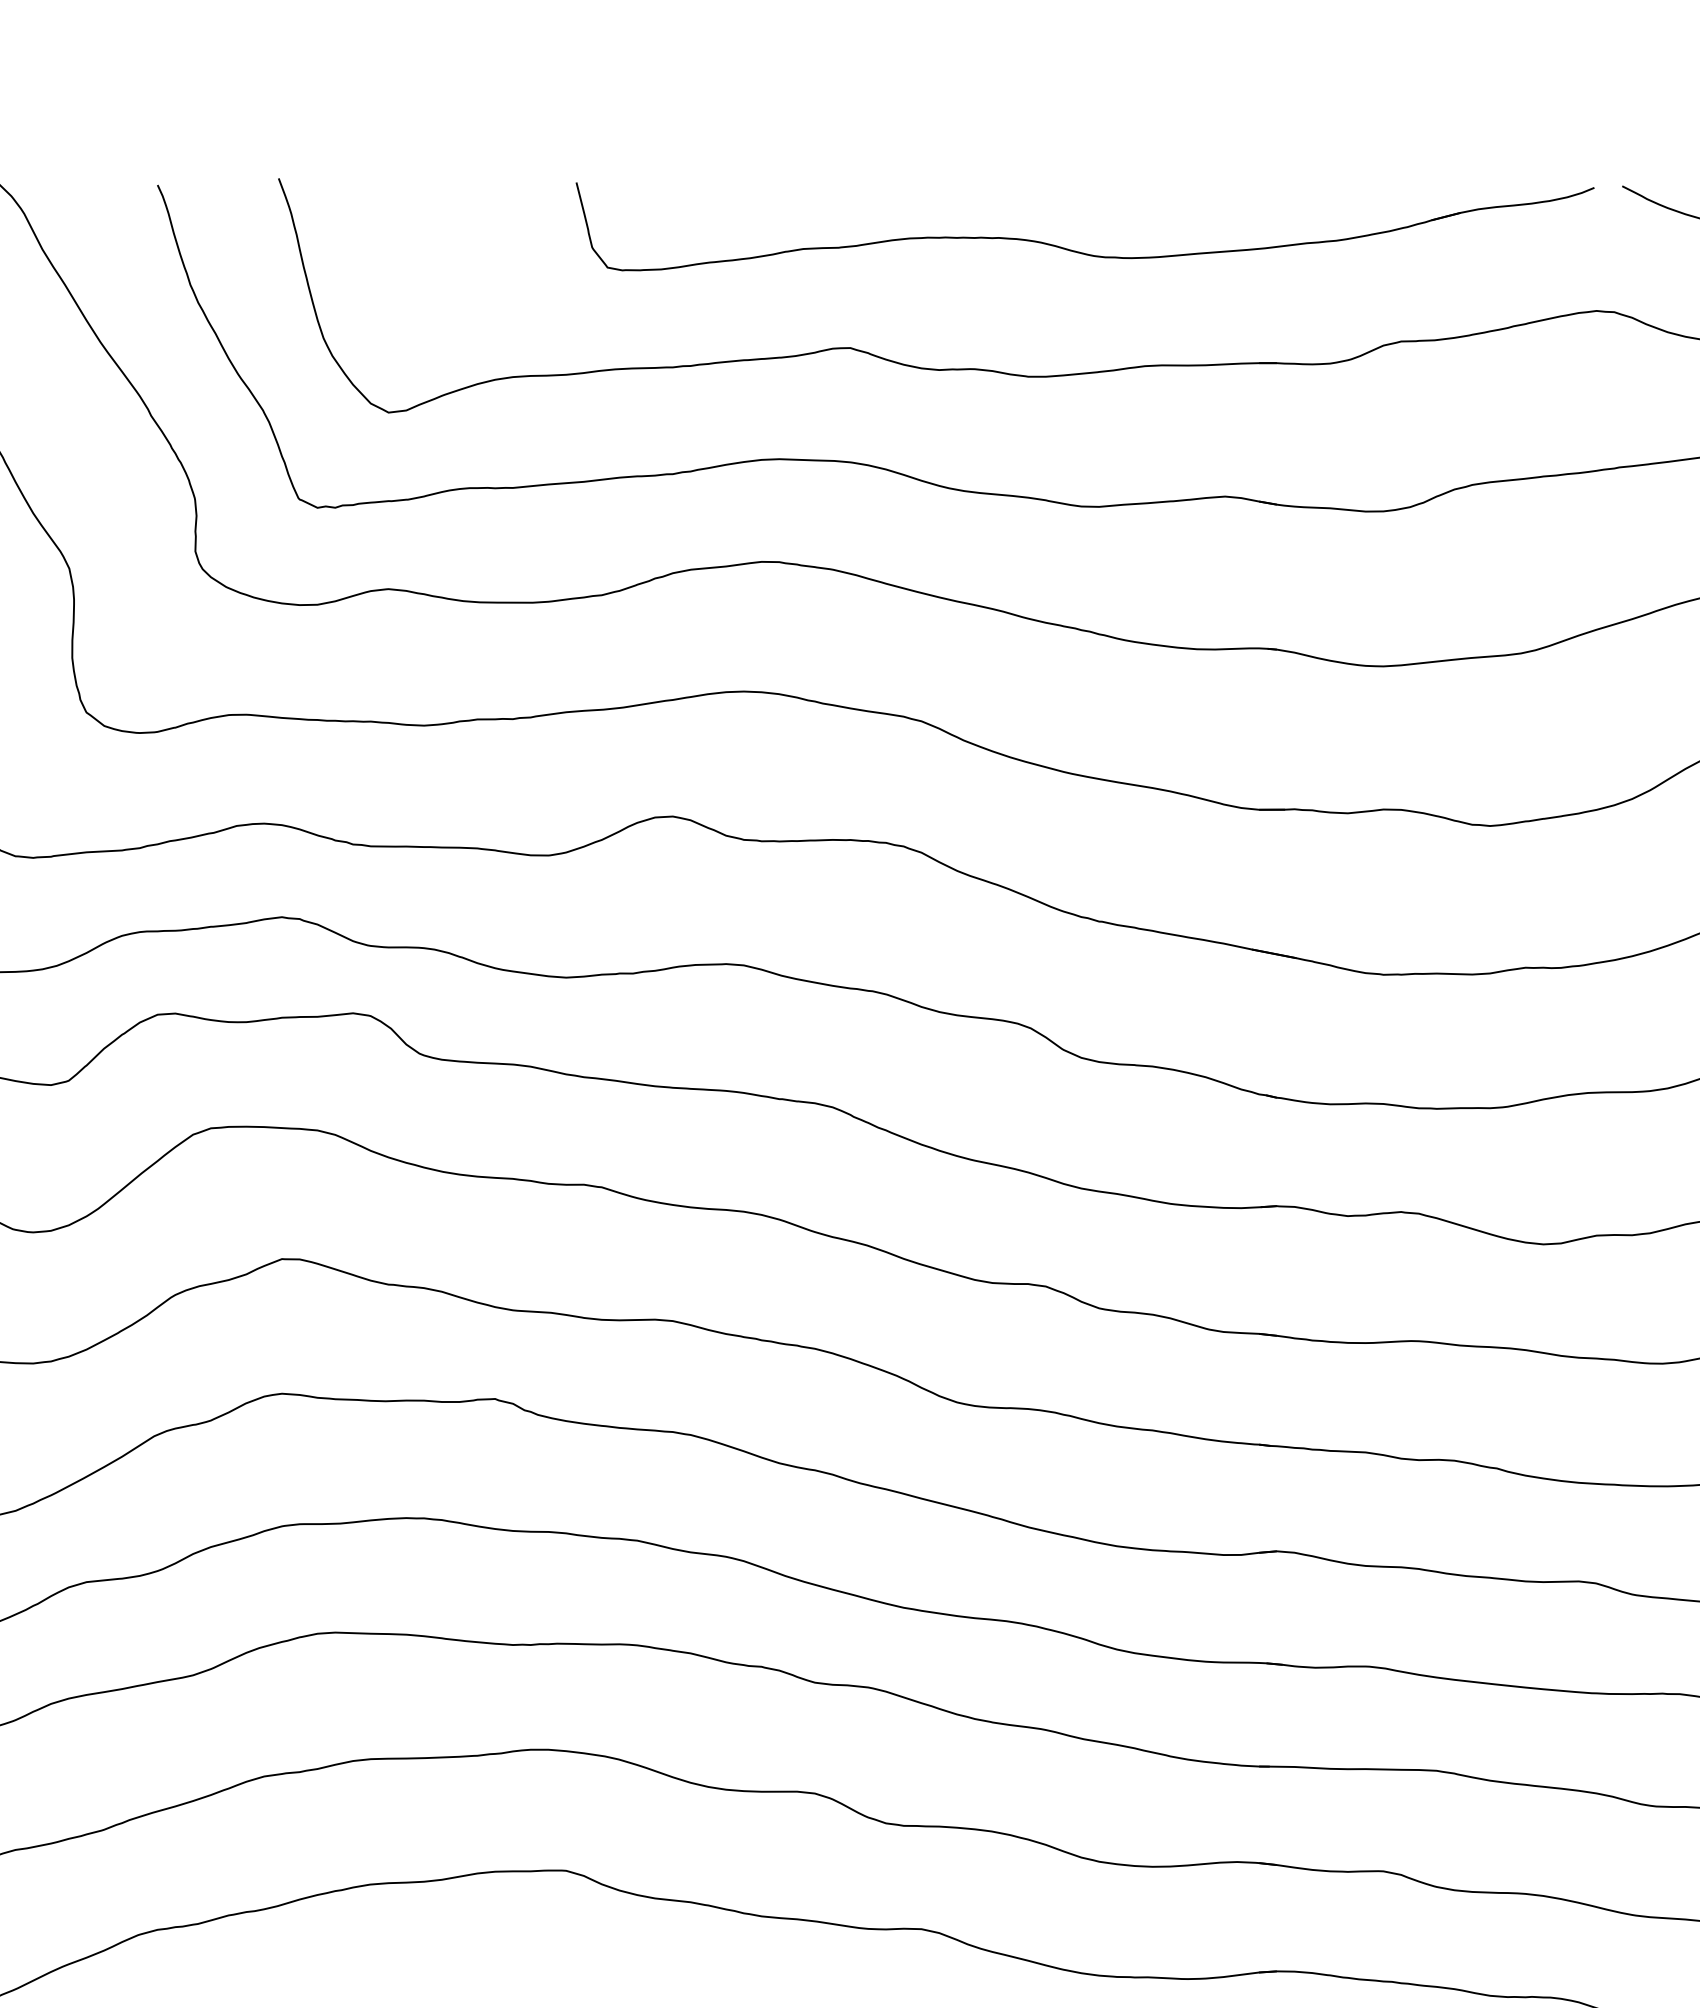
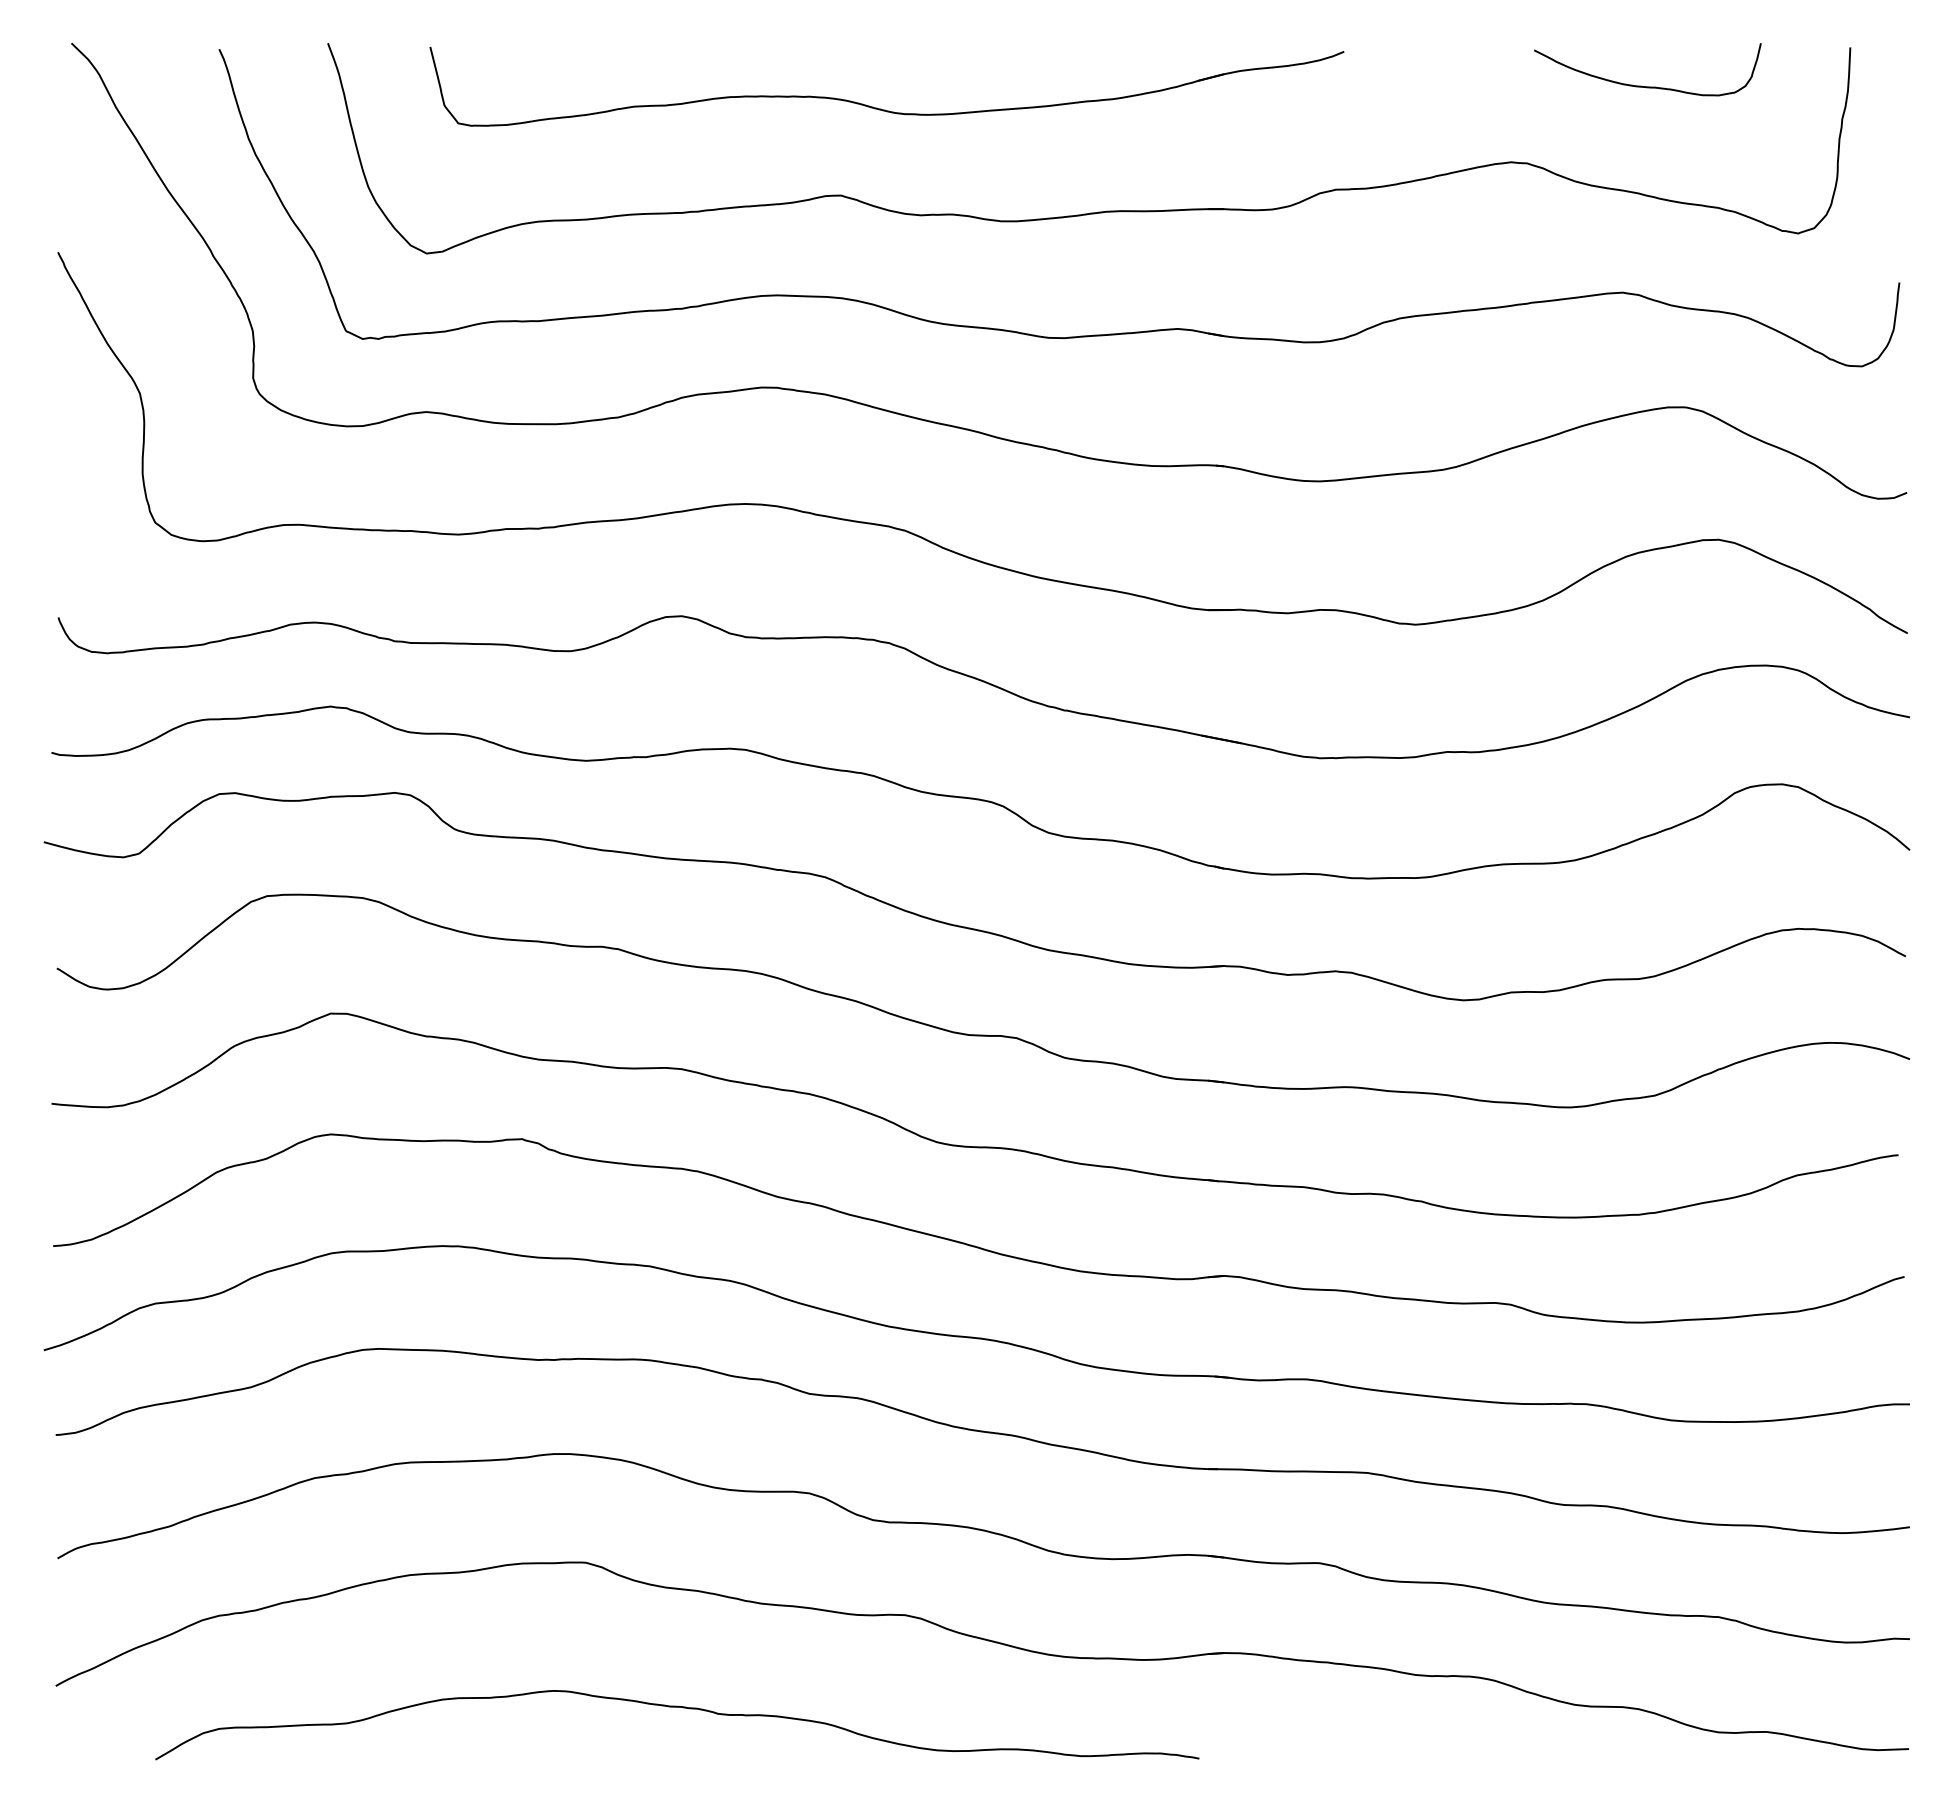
part: (1077, 251) -> (880, 108), moved

